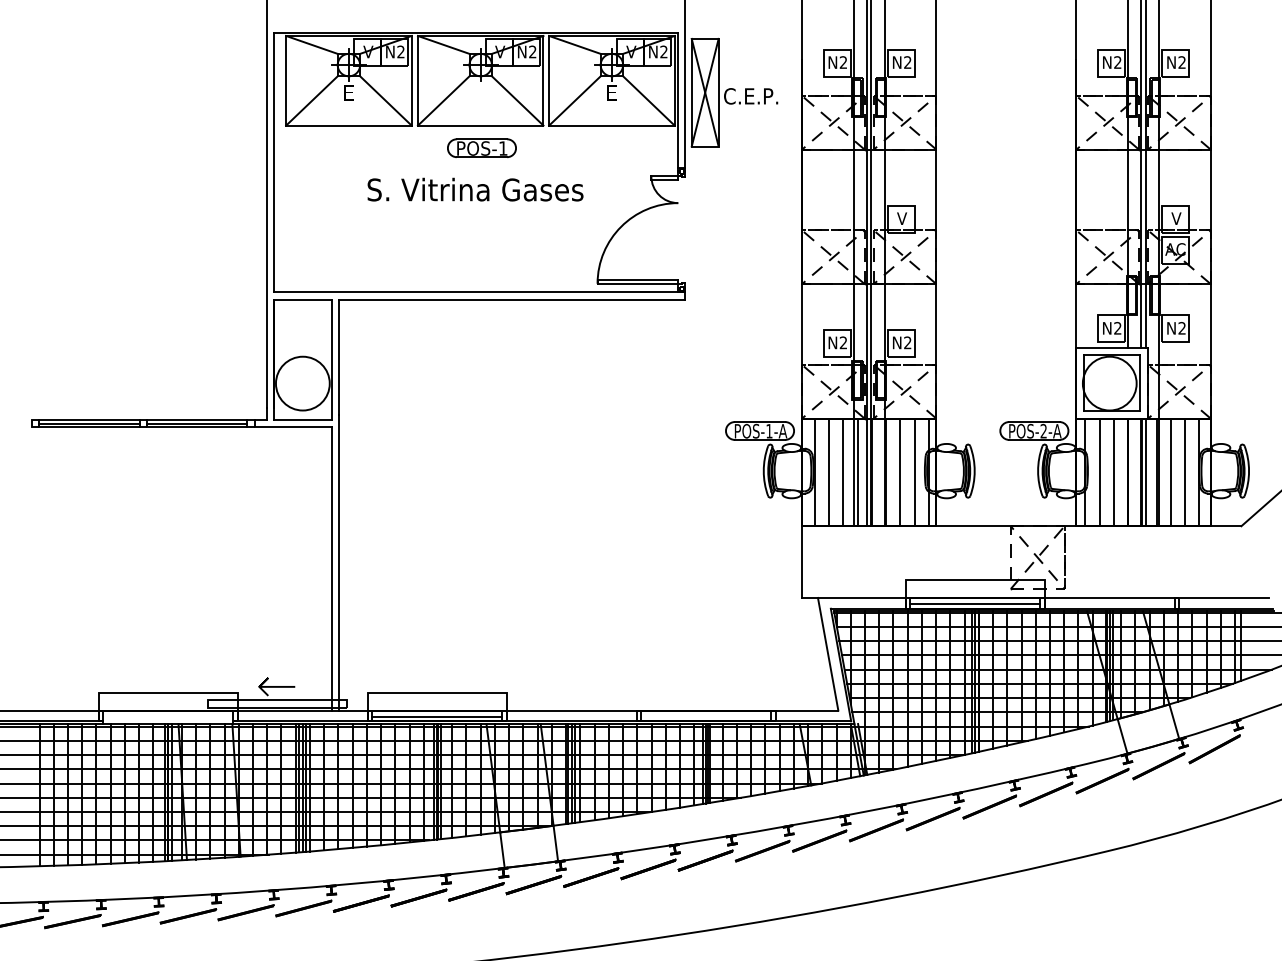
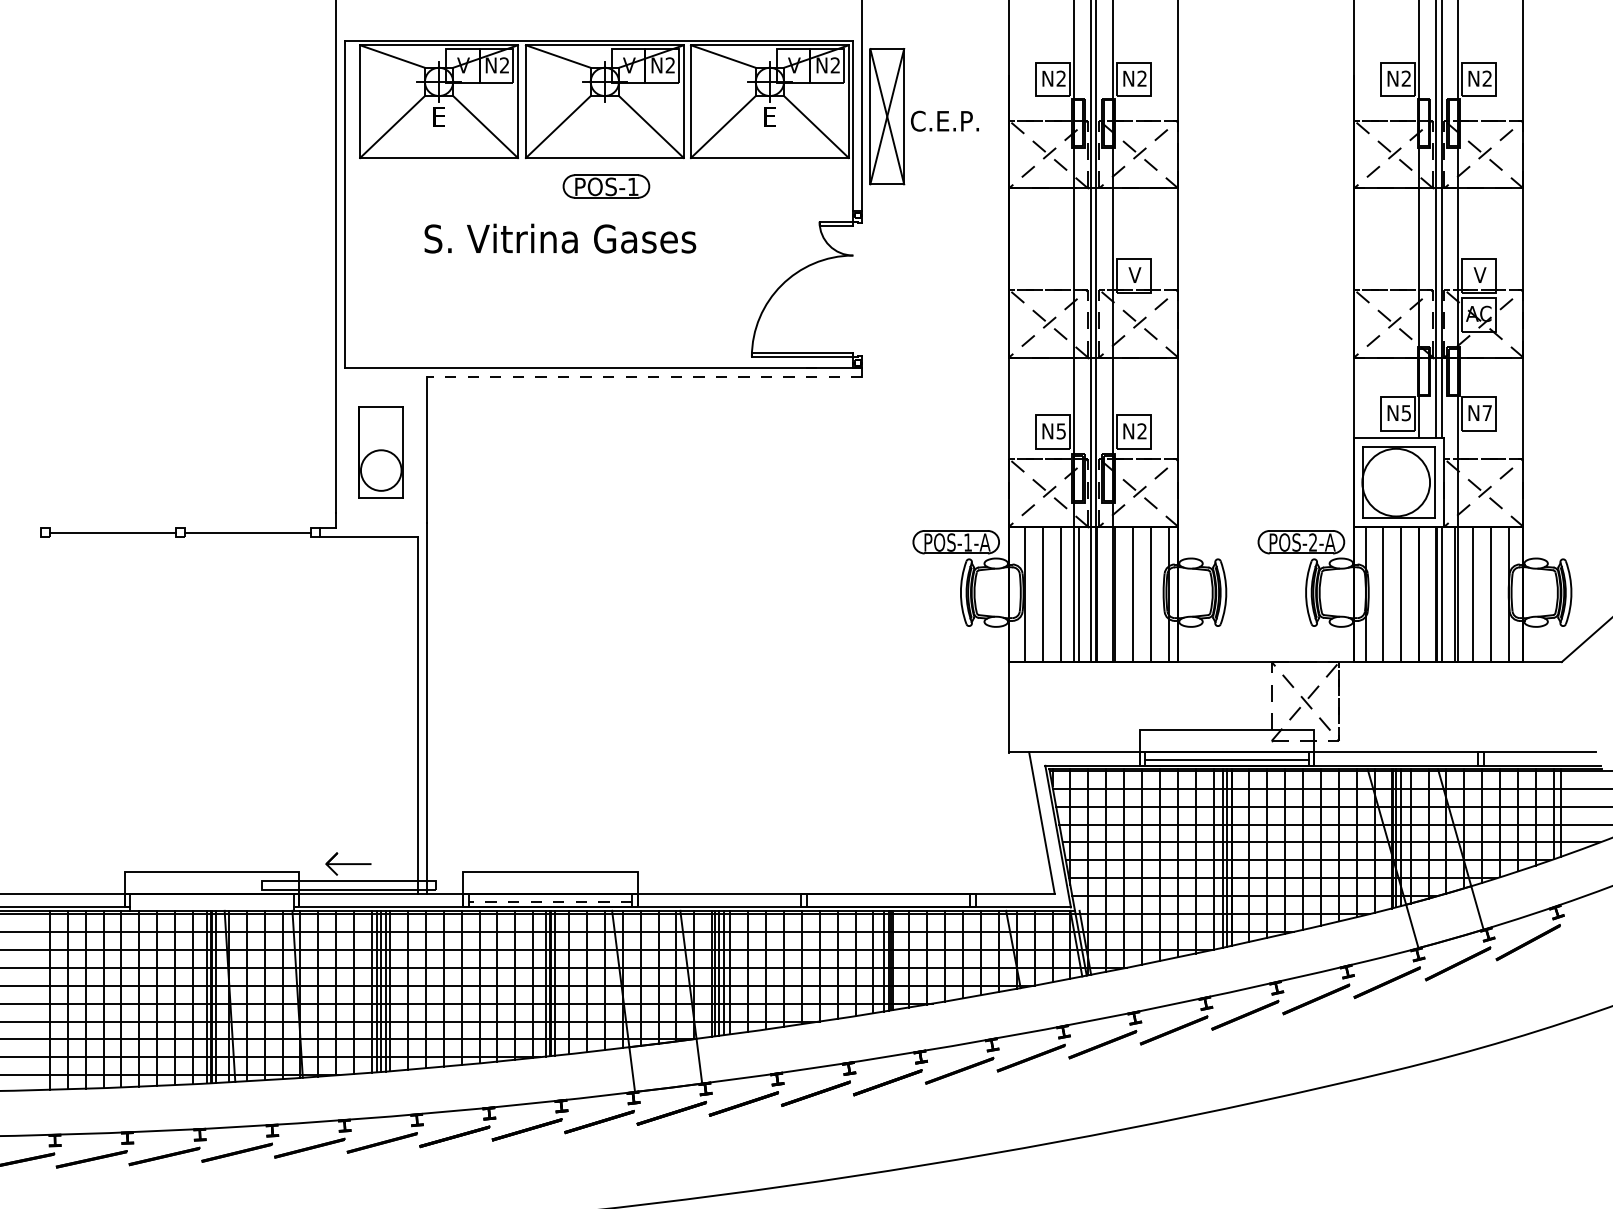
text: (475, 189) -> (560, 238), moved
line: (512, 299) -> (644, 376), solid -> dashed
text: (1181, 327) -> (1486, 412), N2 -> N7
text: (1117, 328) -> (1405, 413), N2 -> N5
text: (842, 342) -> (1060, 431), N2 -> N5
part: (303, 359) -> (381, 452), size x0.6
line: (89, 420) -> (112, 528), removed
line: (196, 420) -> (247, 528), removed
line: (89, 427) -> (112, 537), removed
line: (196, 427) -> (247, 537), removed
line: (437, 716) -> (550, 901), solid -> dashed

